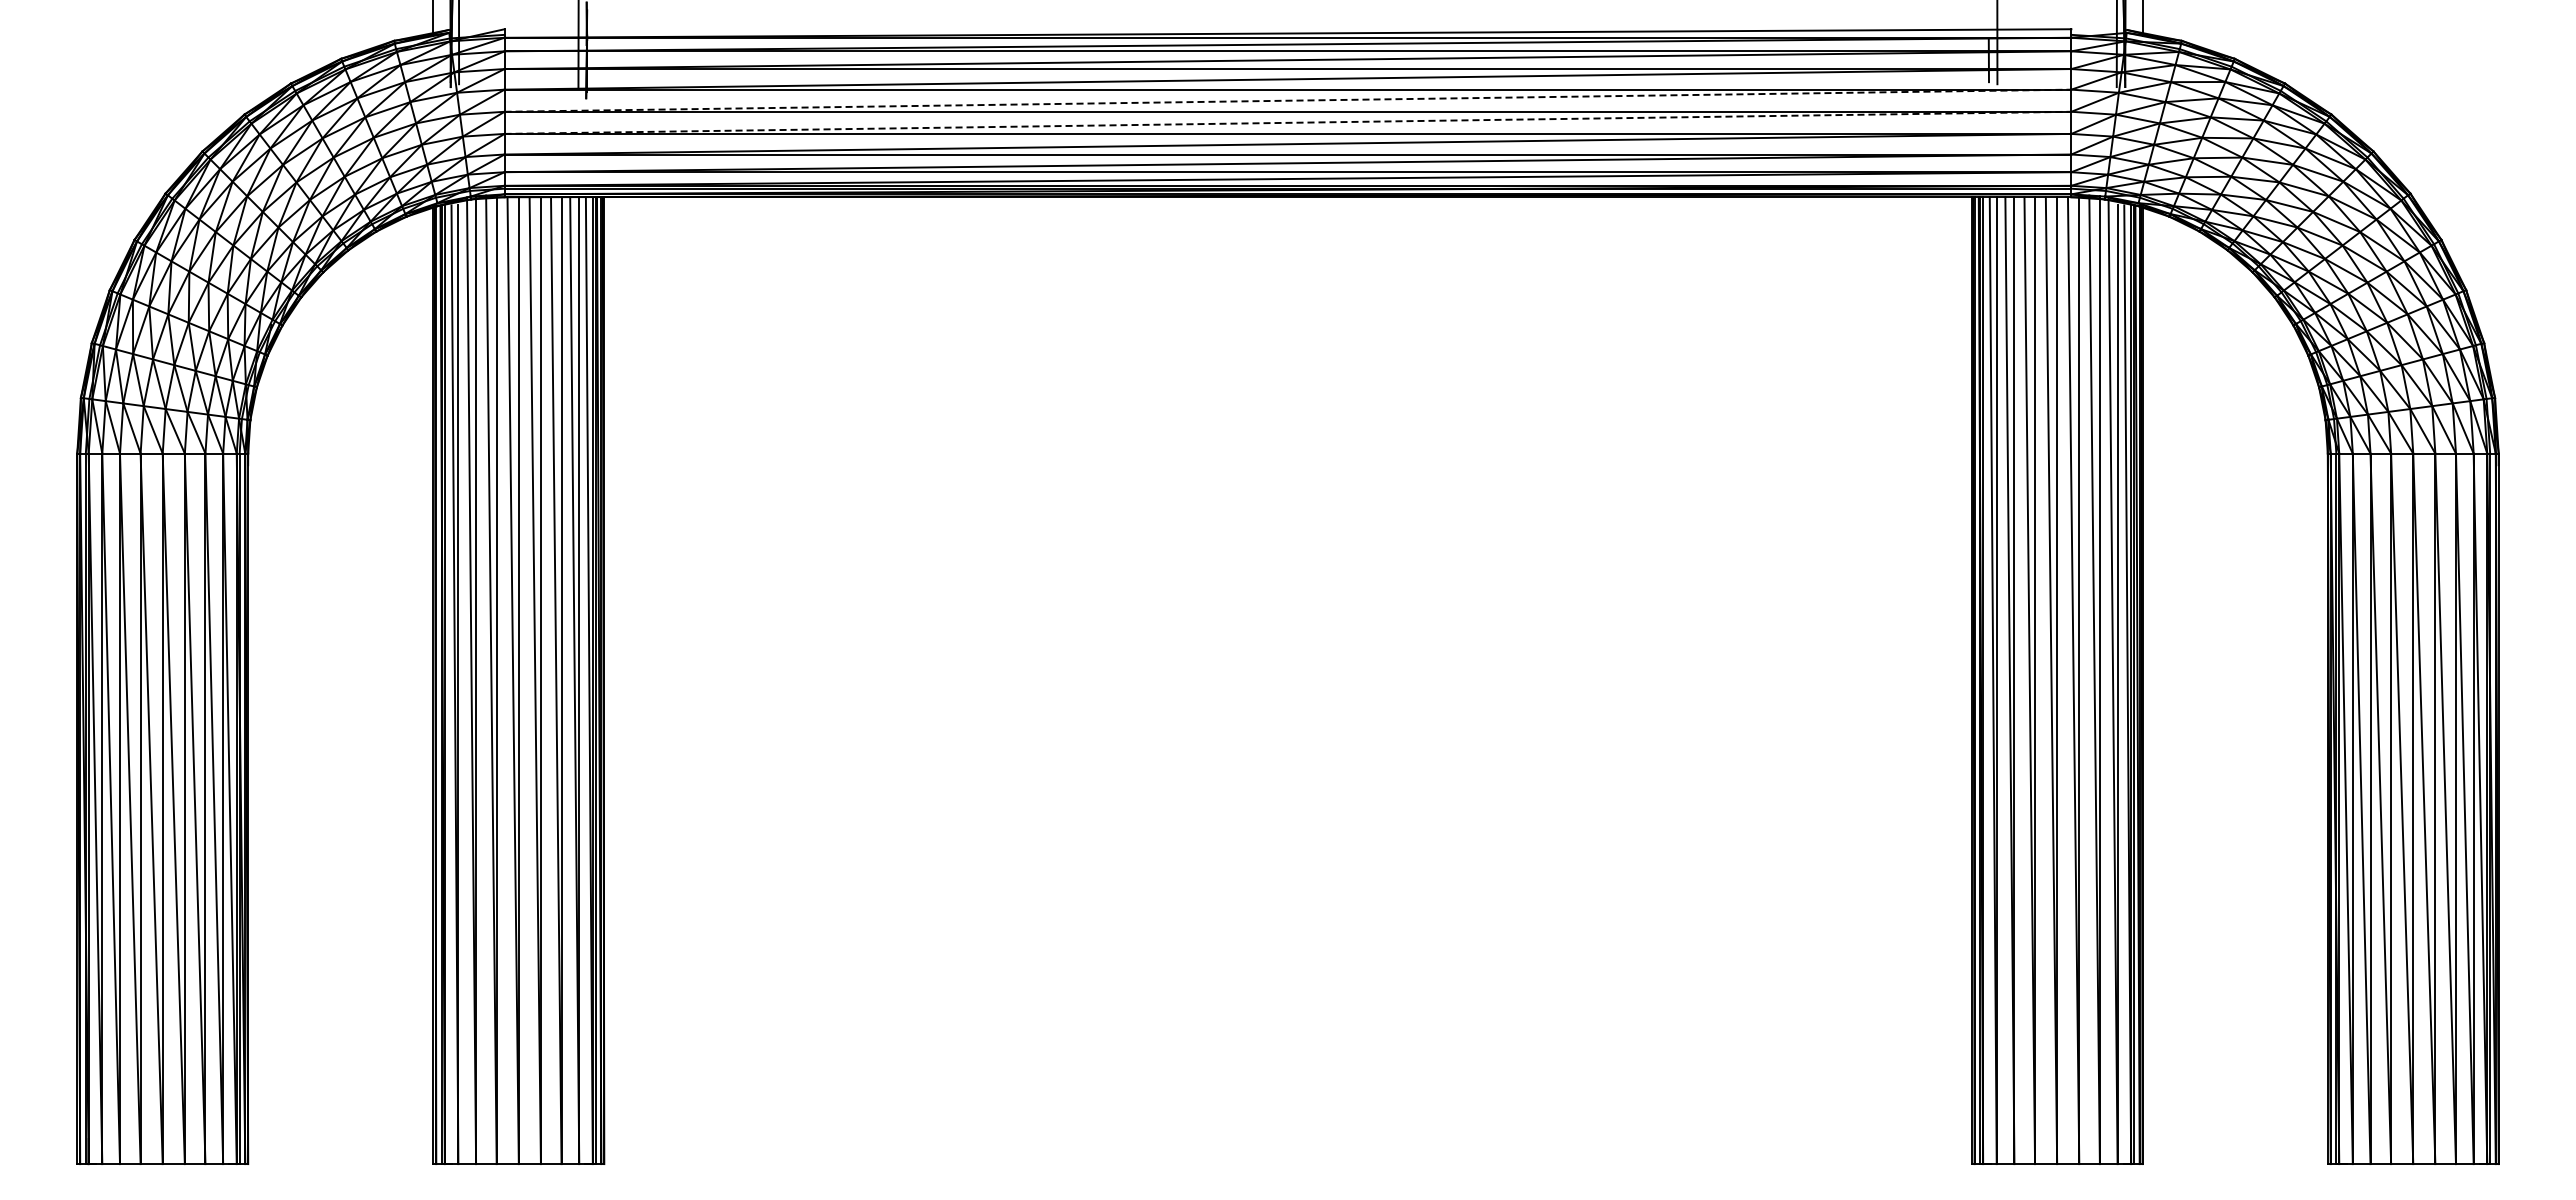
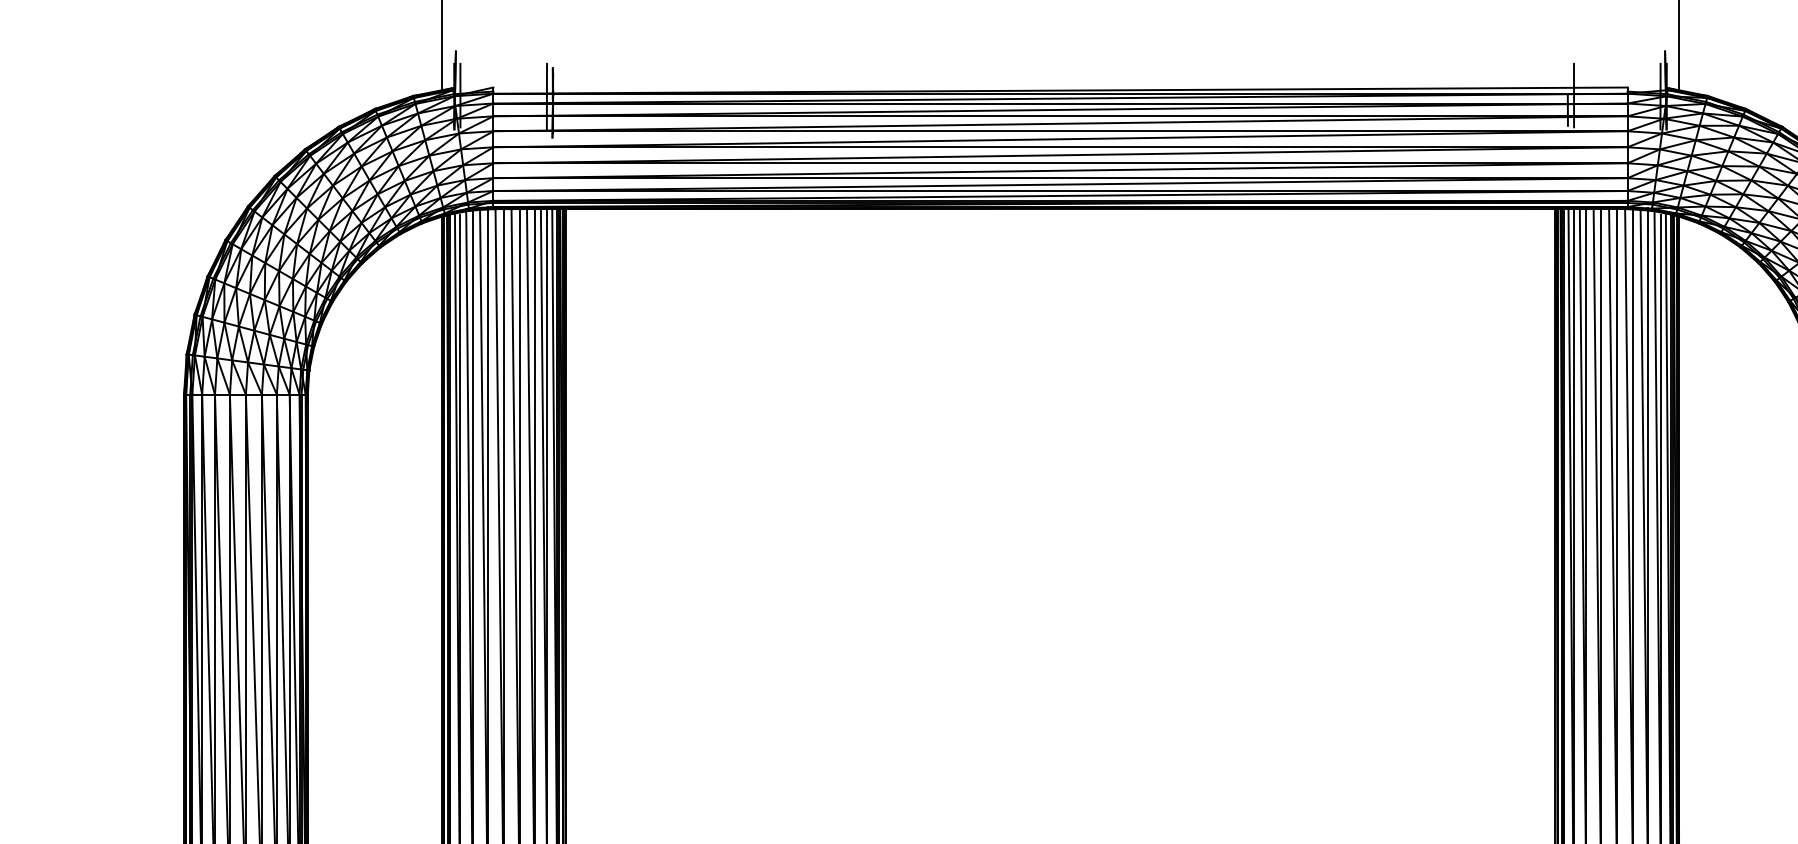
line: (1288, 100) -> (1060, 139), dashed -> solid
line: (1288, 122) -> (1060, 155), dashed -> solid

